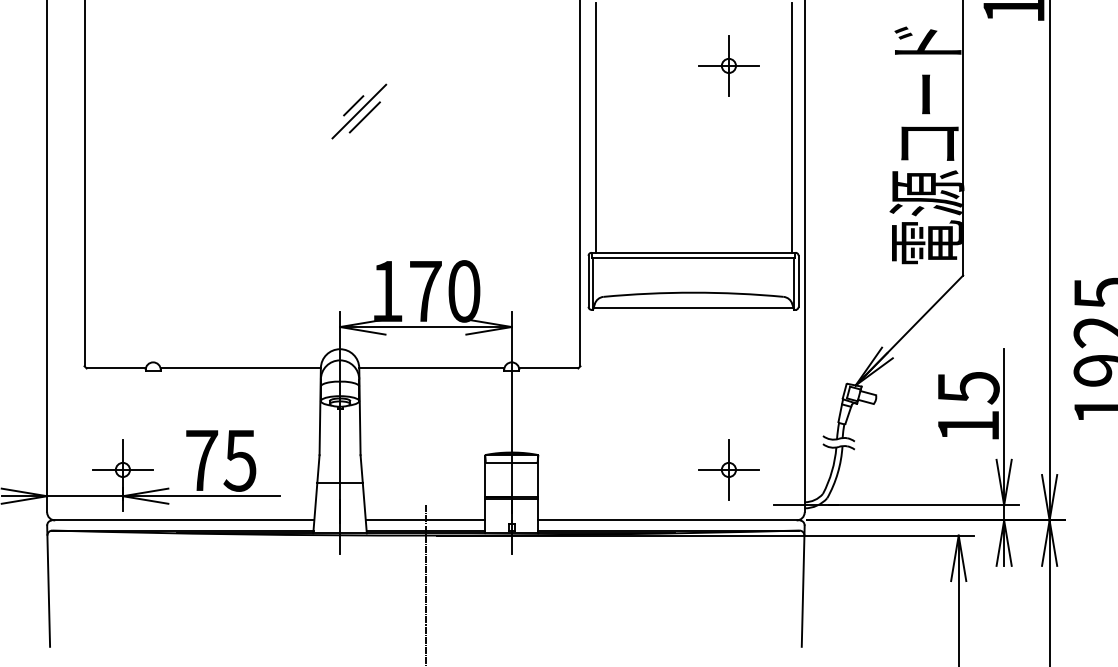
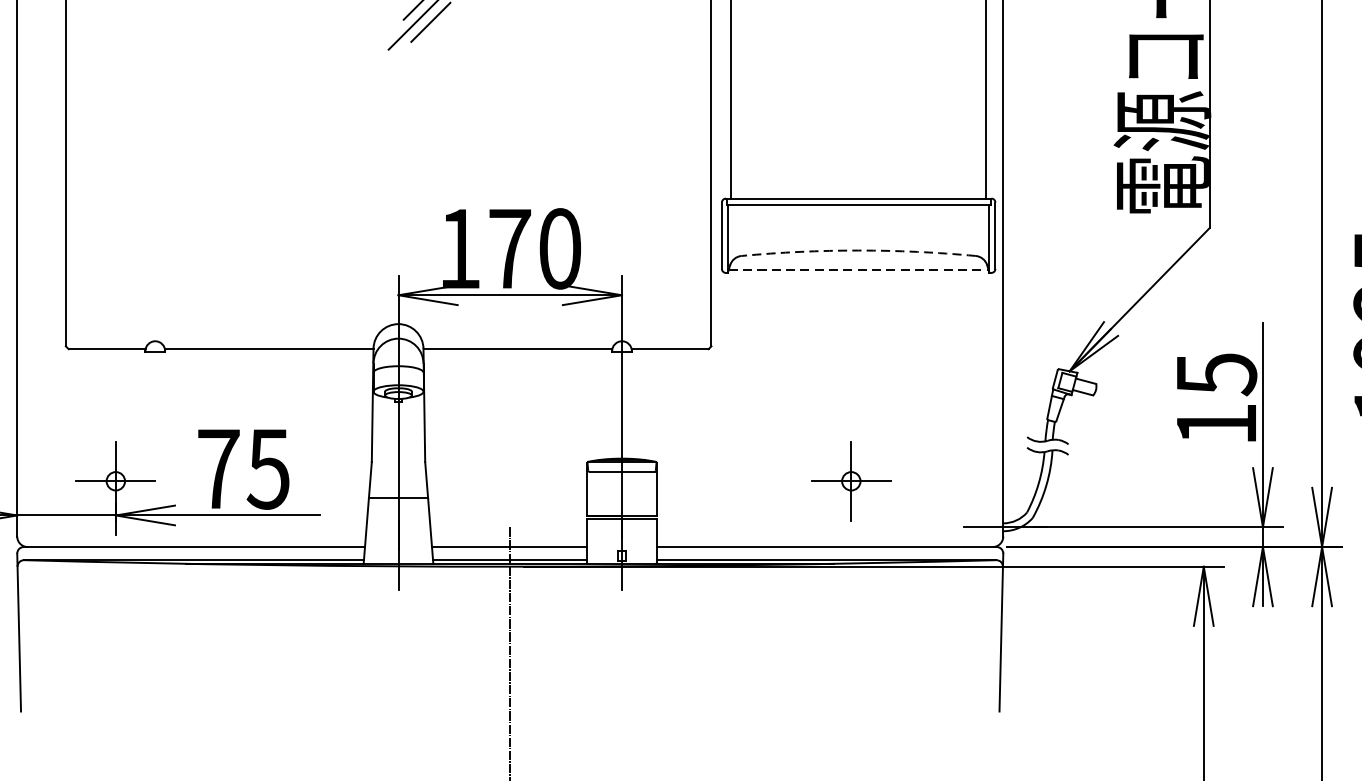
arc: (693, 292) -> (858, 250), solid -> dashed
line: (693, 307) -> (858, 269), solid -> dashed
part: (728, 469) -> (850, 480), moved

